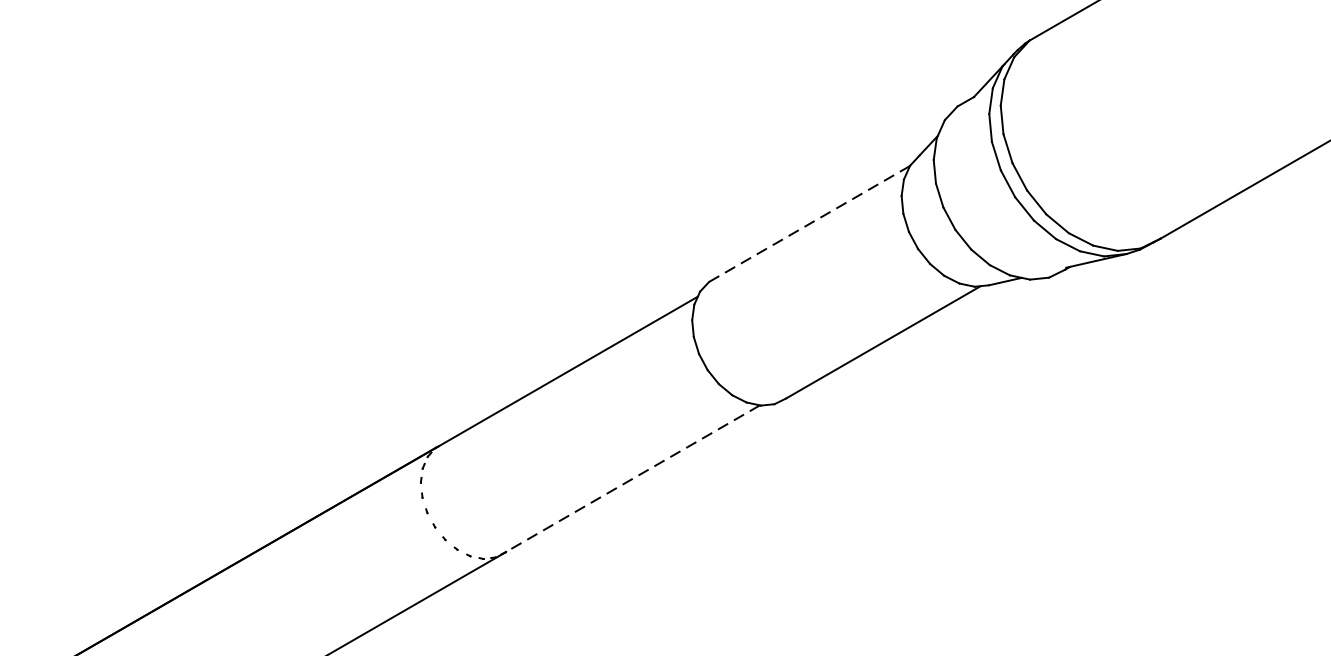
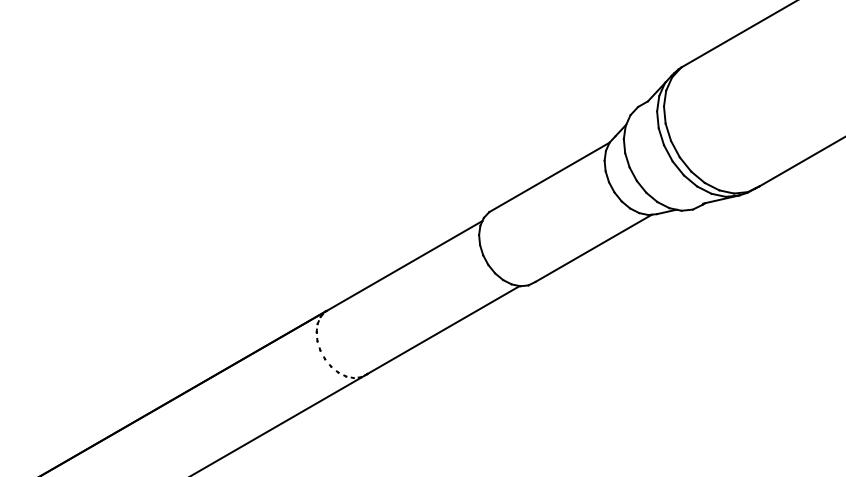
line: (809, 224) -> (549, 177), dashed -> solid
line: (632, 479) -> (443, 330), dashed -> solid

